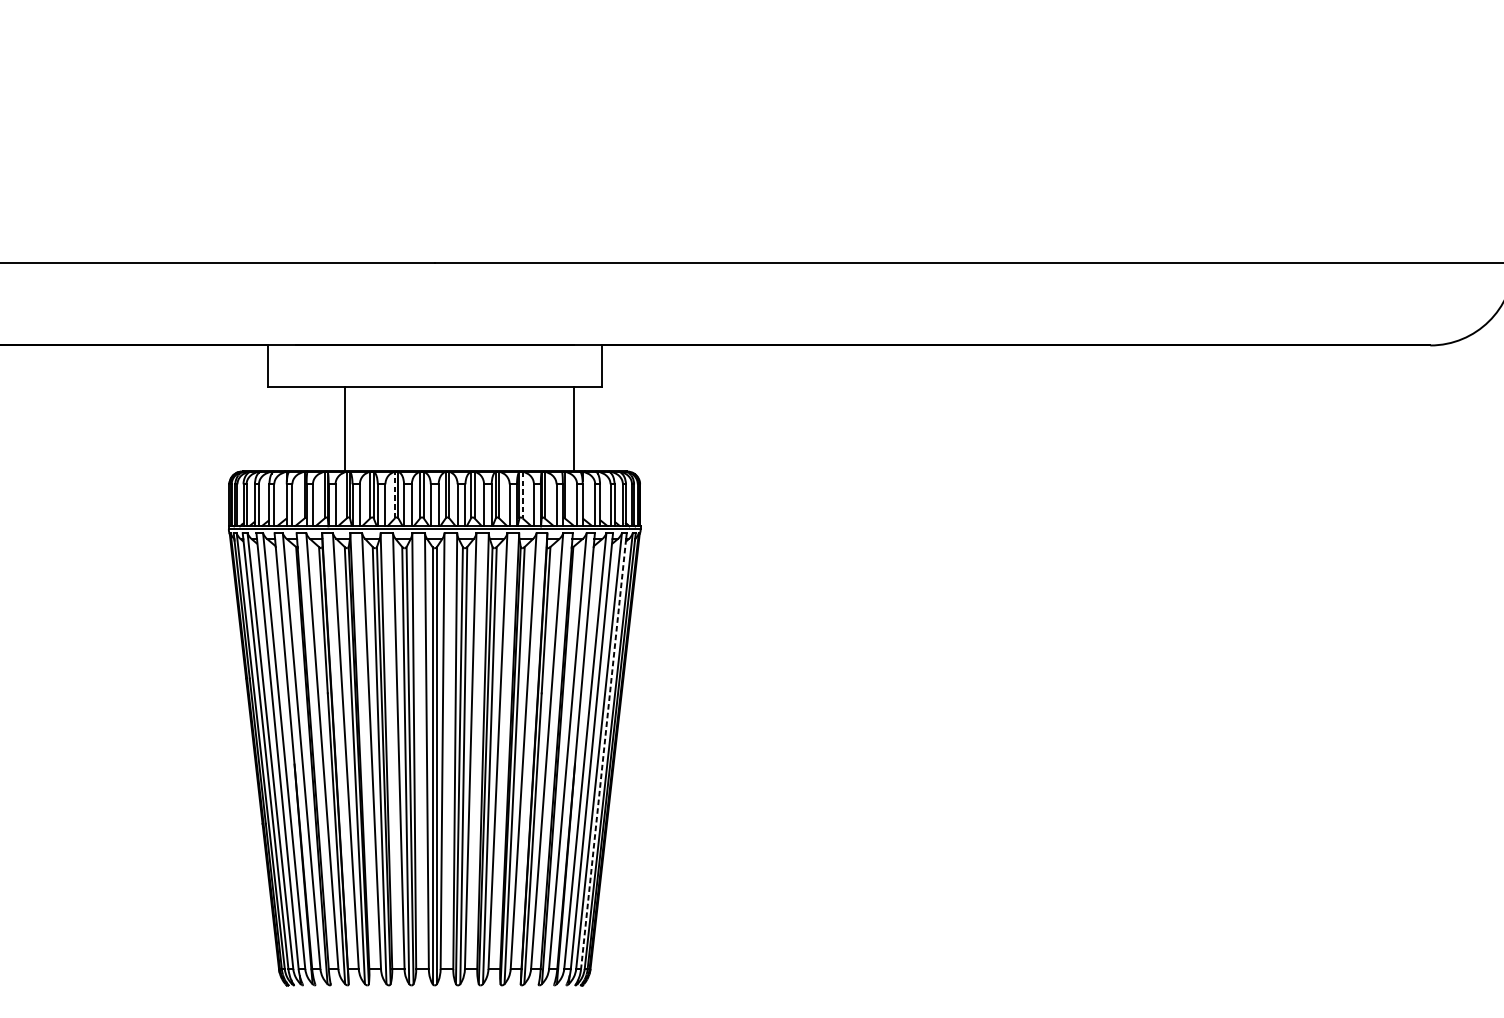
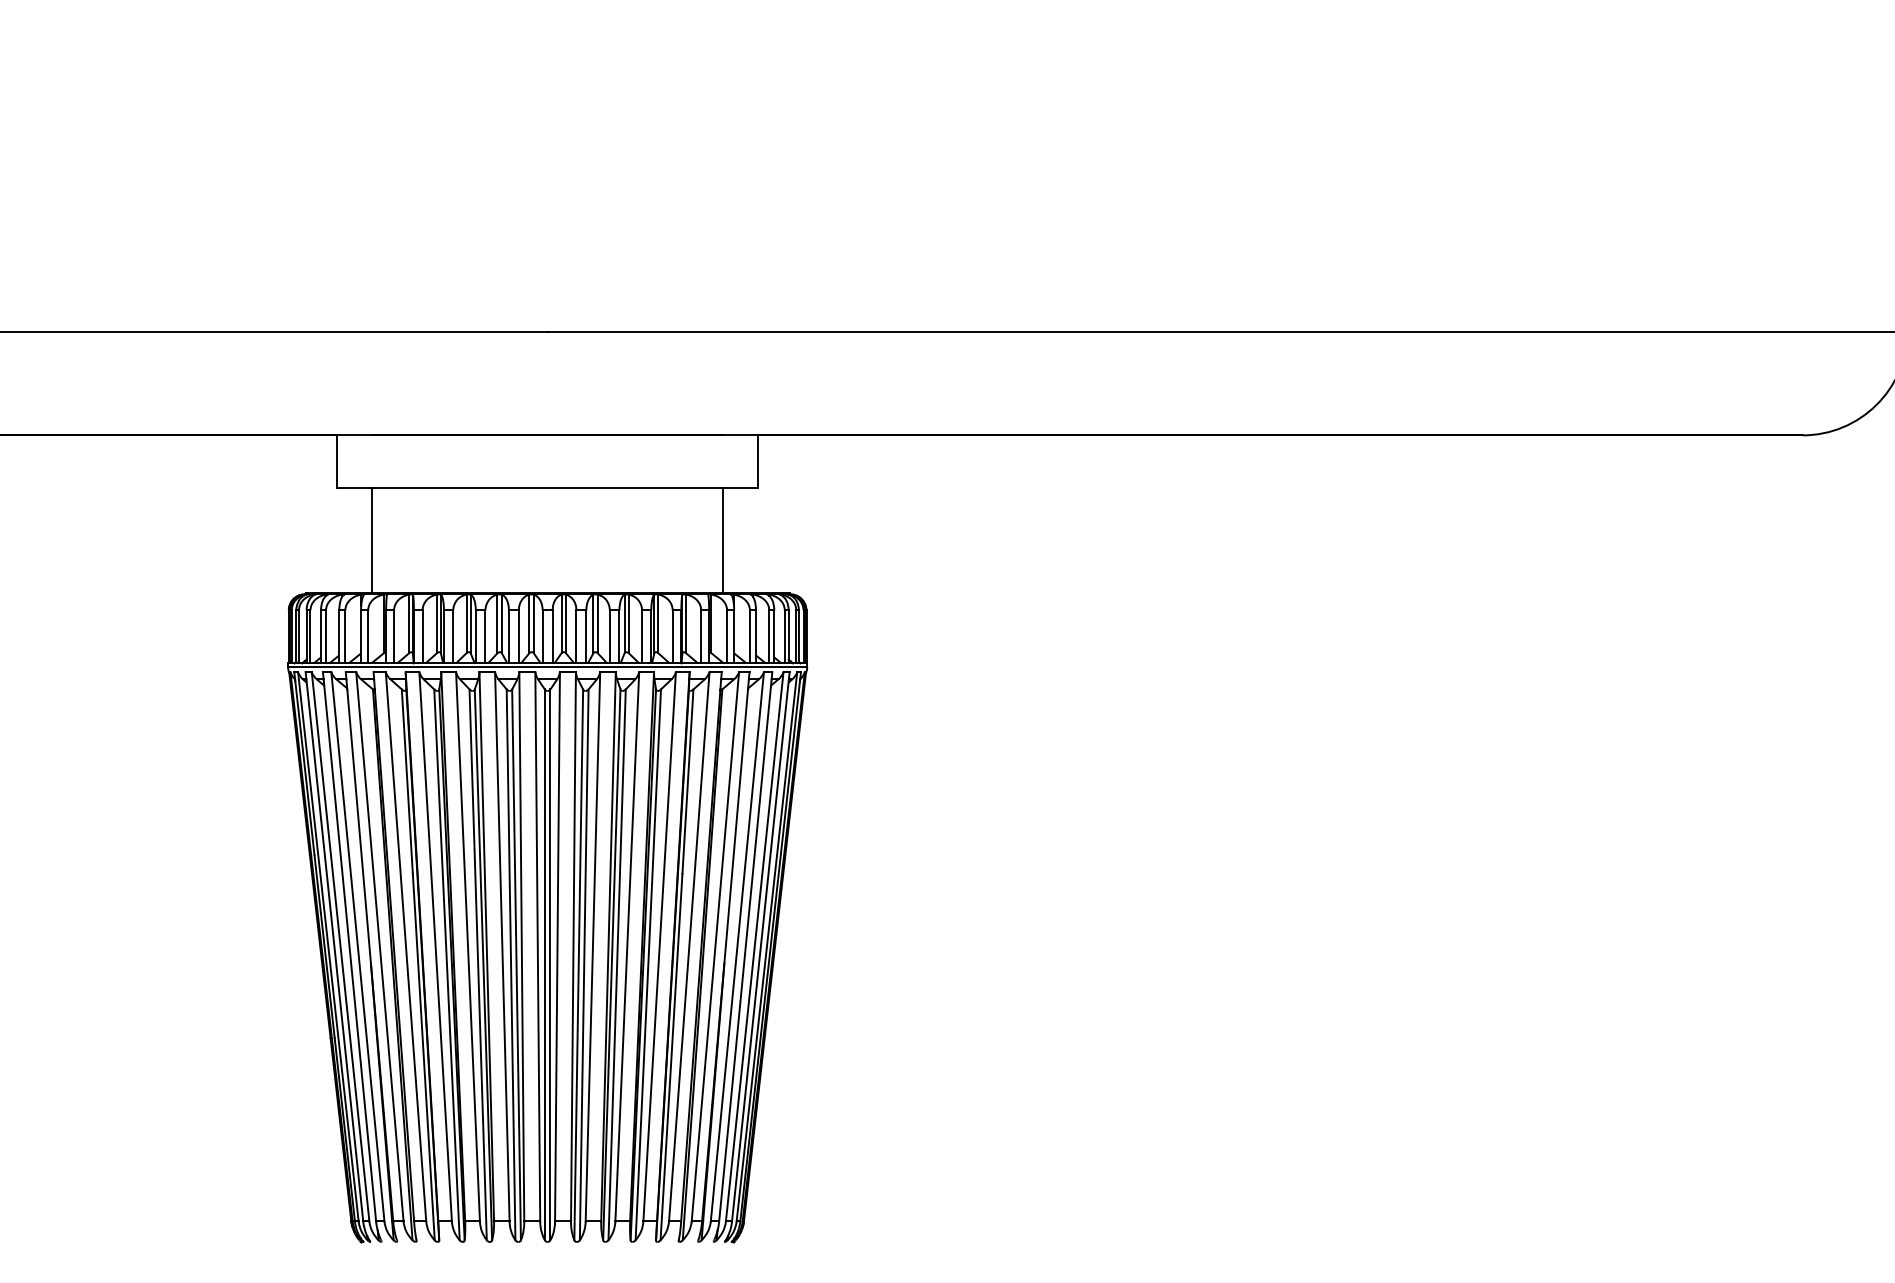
line: (344, 428) -> (372, 540), moved
line: (394, 494) -> (497, 623), dashed -> solid
line: (522, 495) -> (658, 624), dashed -> solid
line: (603, 754) -> (760, 951), dashed -> solid

